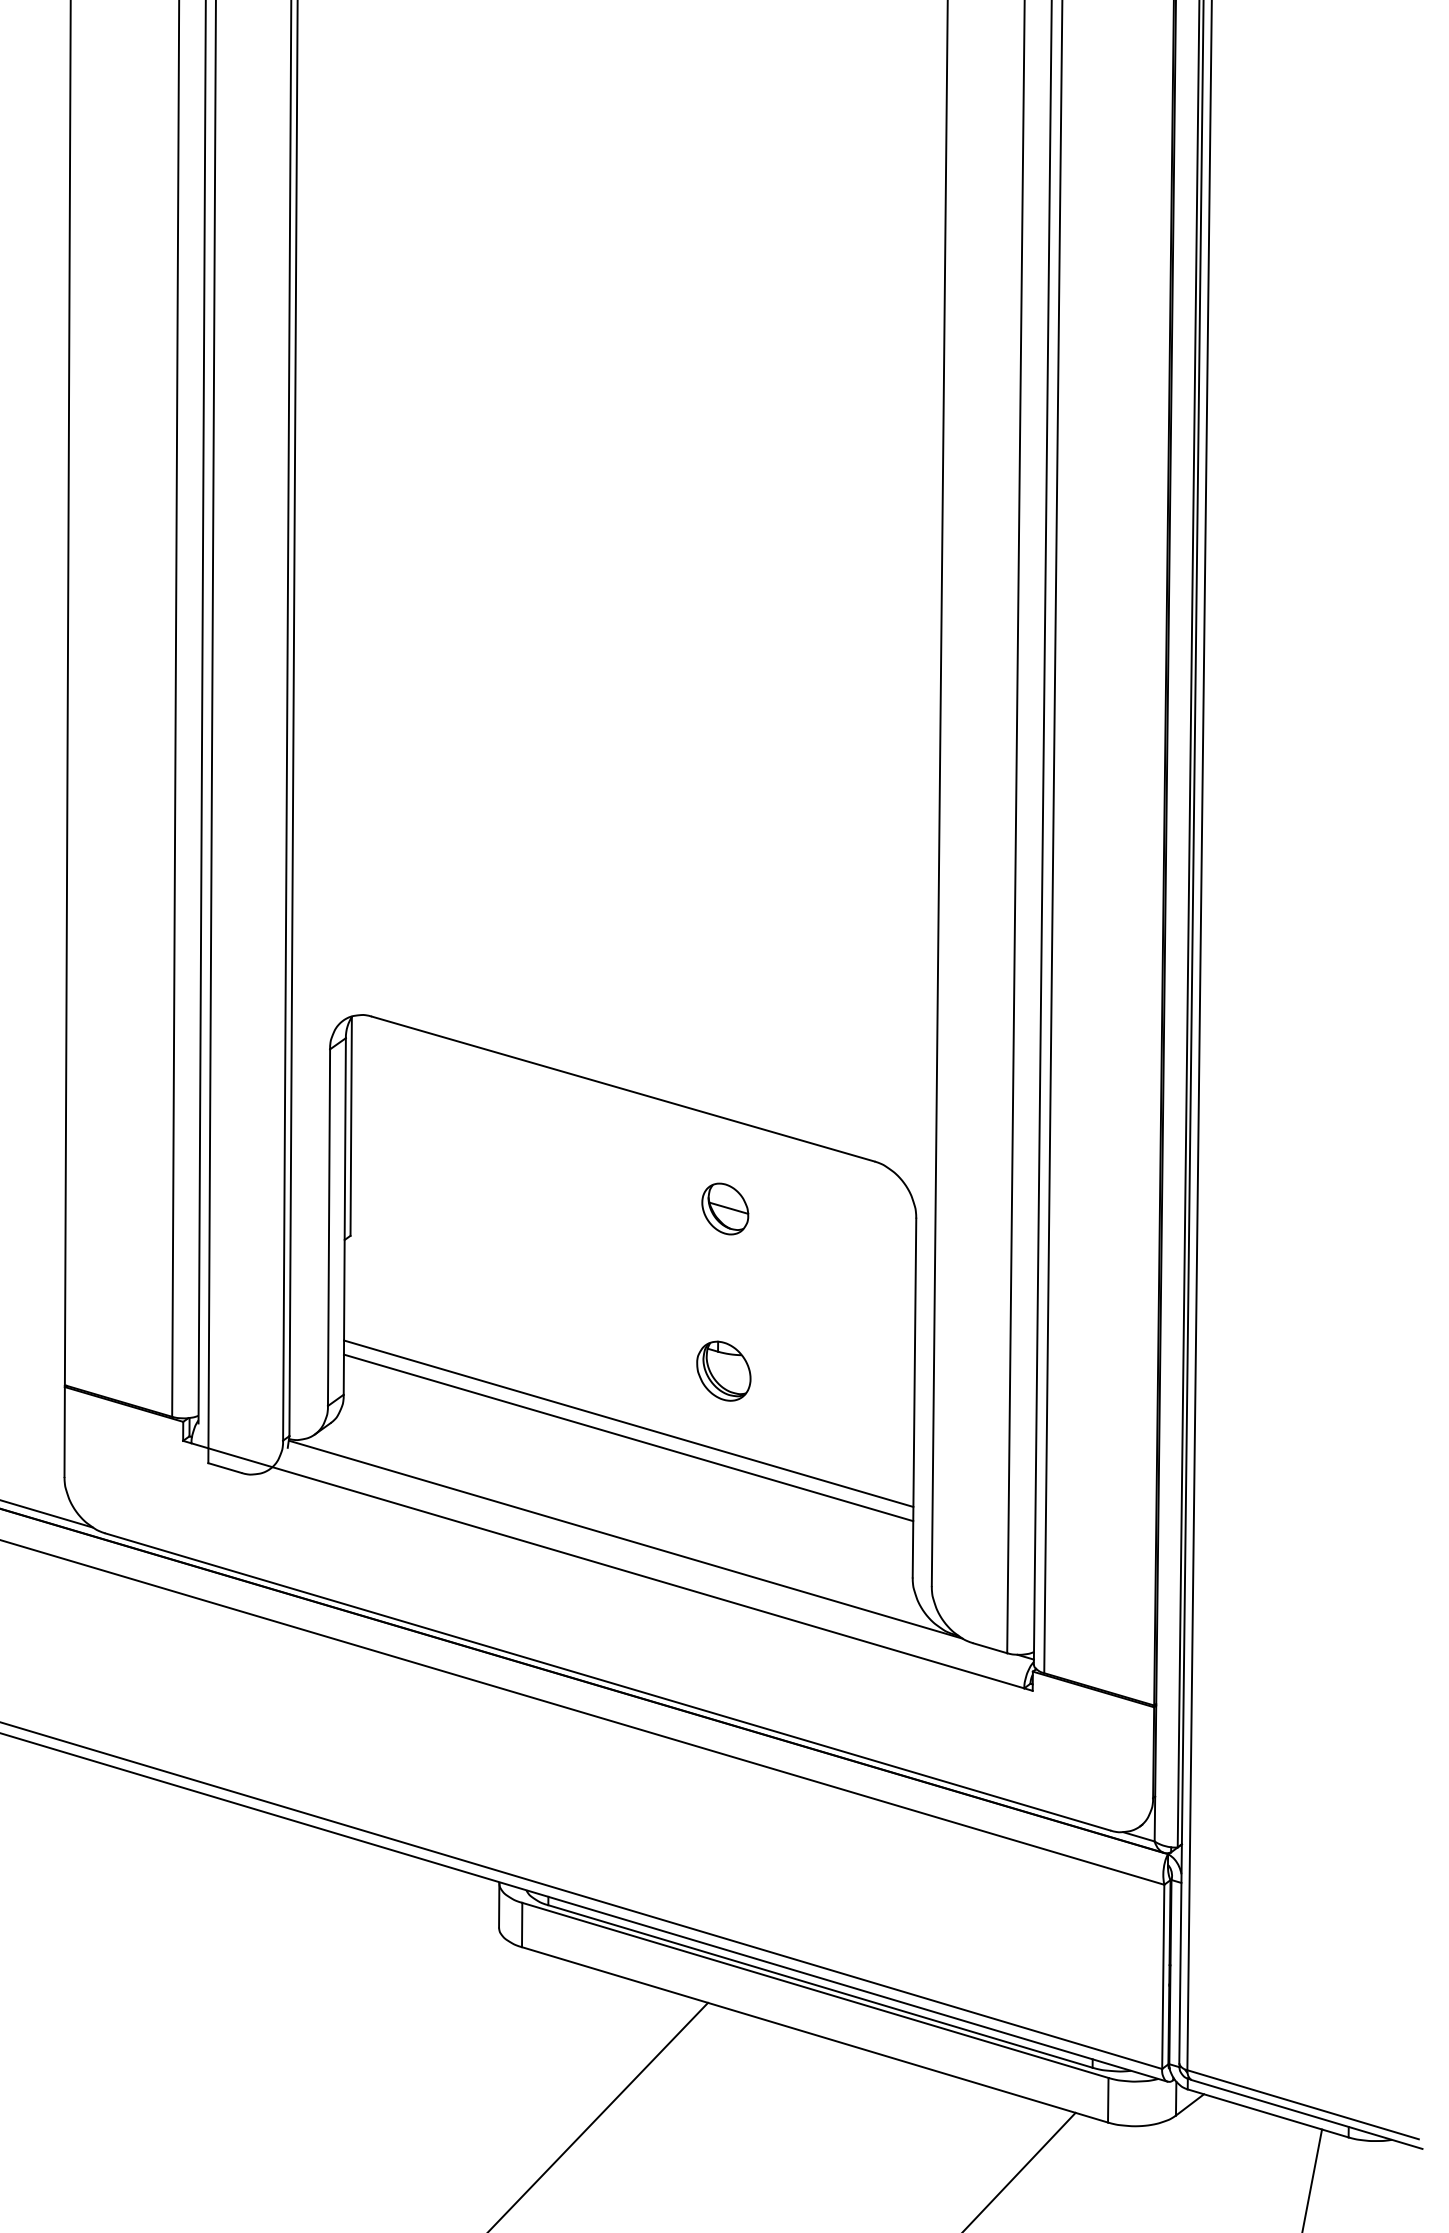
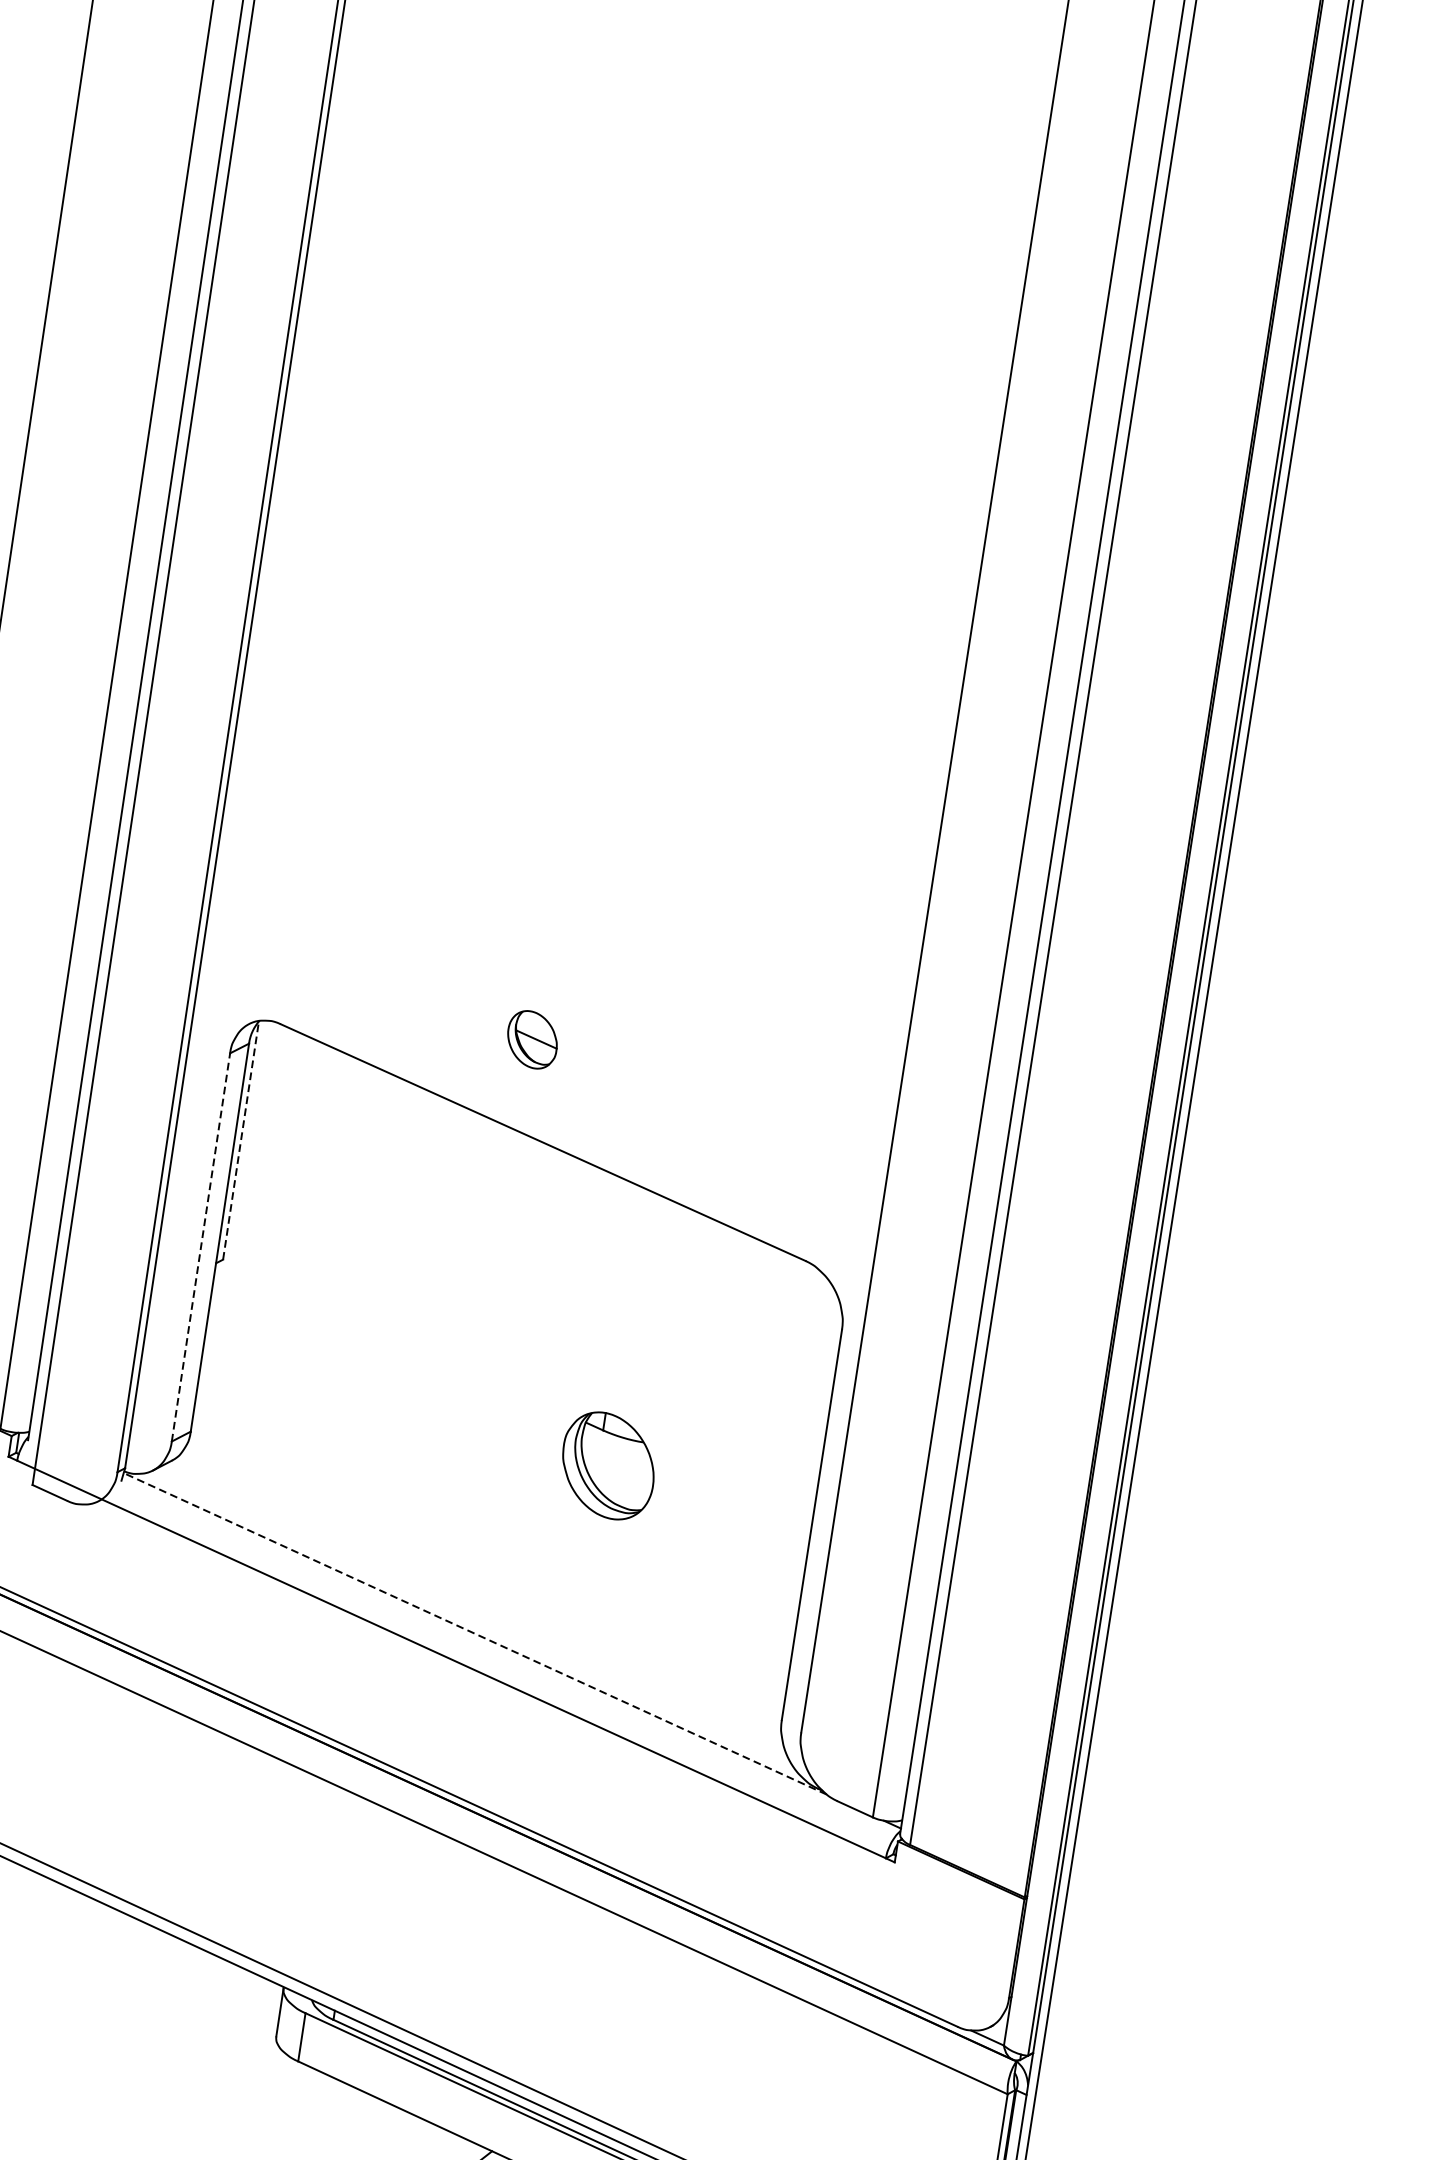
line: (351, 1125) -> (241, 1139), solid -> dashed
part: (725, 1208) -> (532, 1039), moved
line: (329, 1227) -> (201, 1247), solid -> dashed
part: (723, 1370) -> (608, 1464), size x1.6
line: (628, 1423) -> (496, 1507), removed
line: (628, 1437) -> (494, 1522), removed
line: (625, 1539) -> (474, 1633), solid -> dashed

